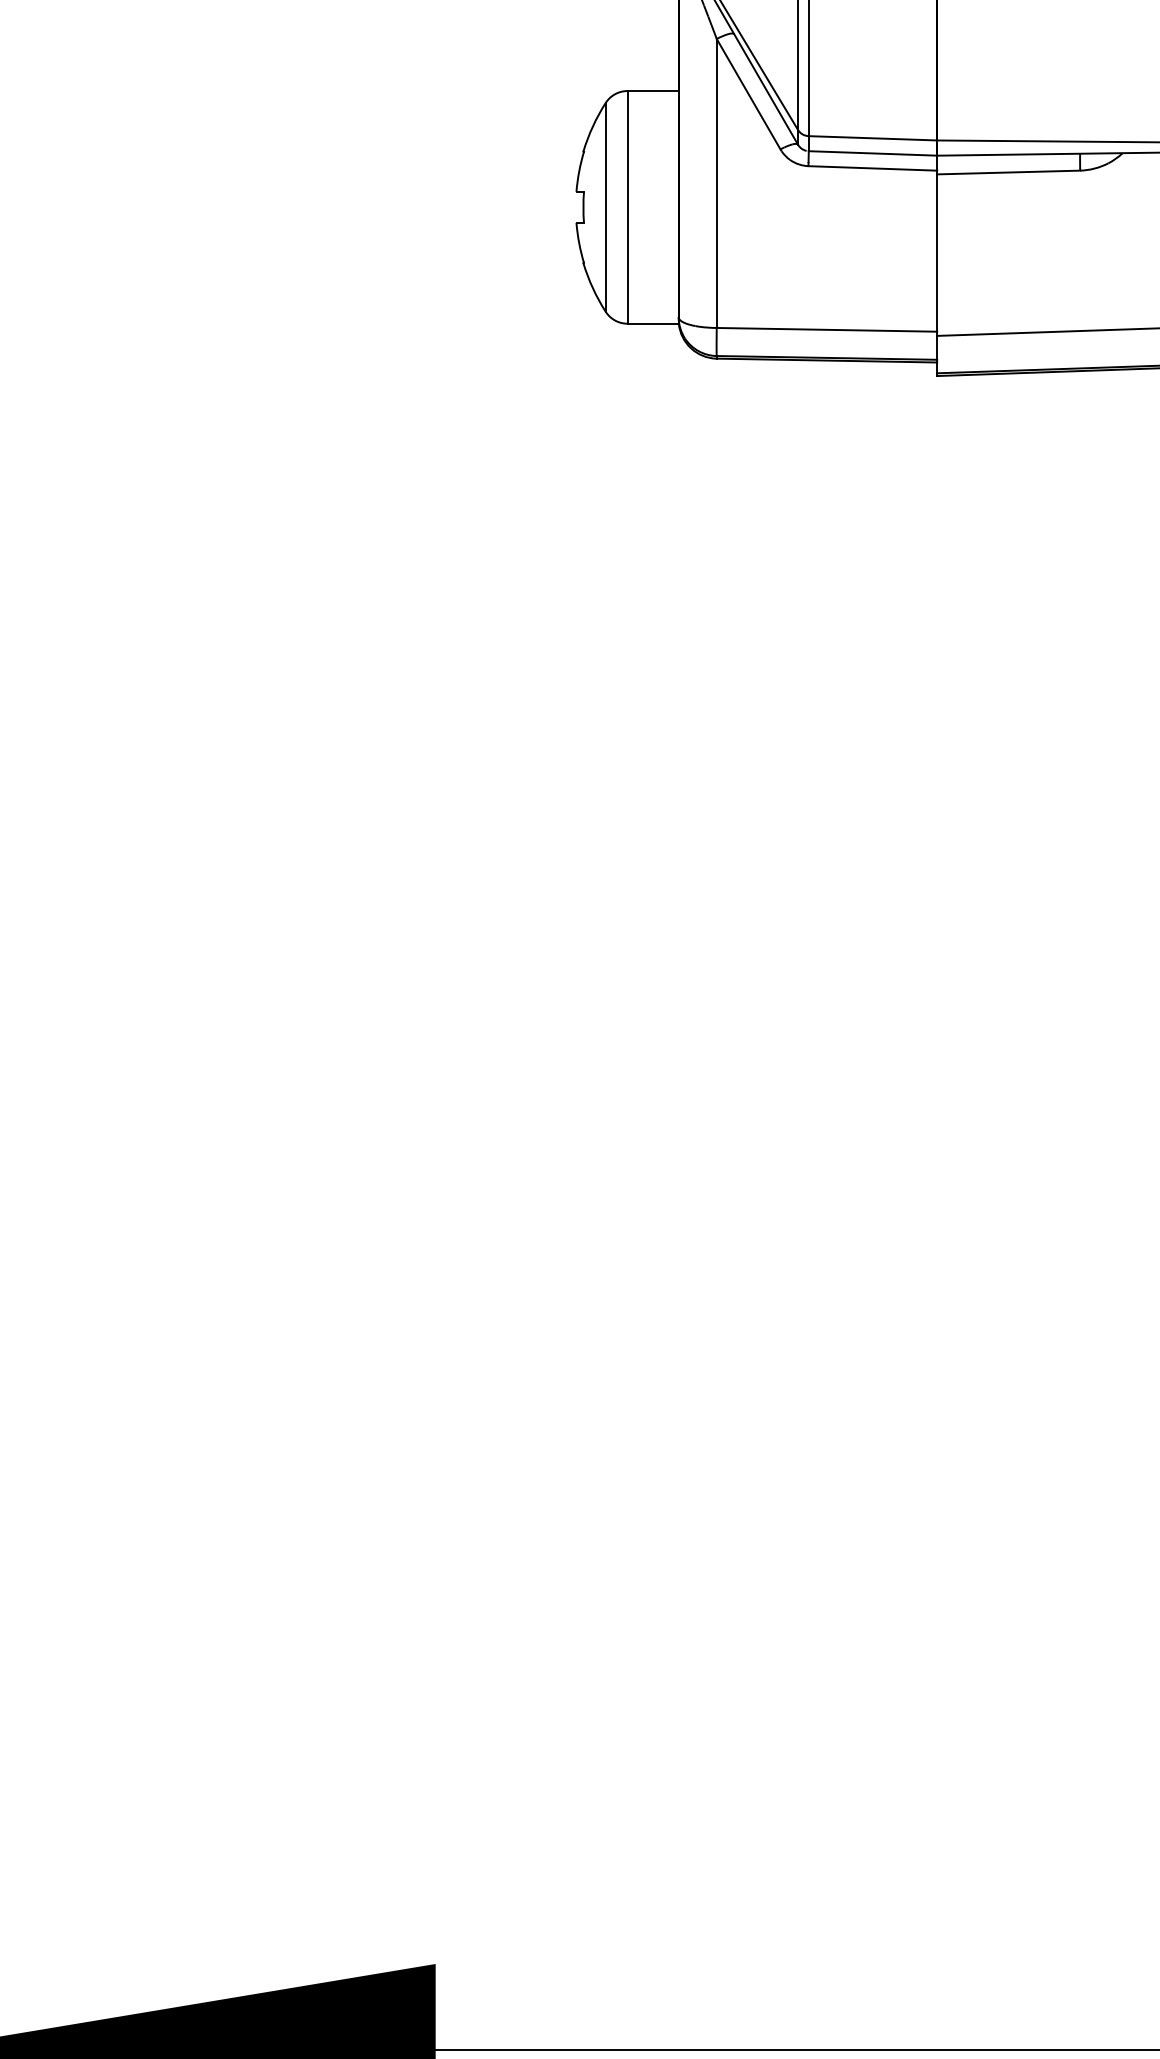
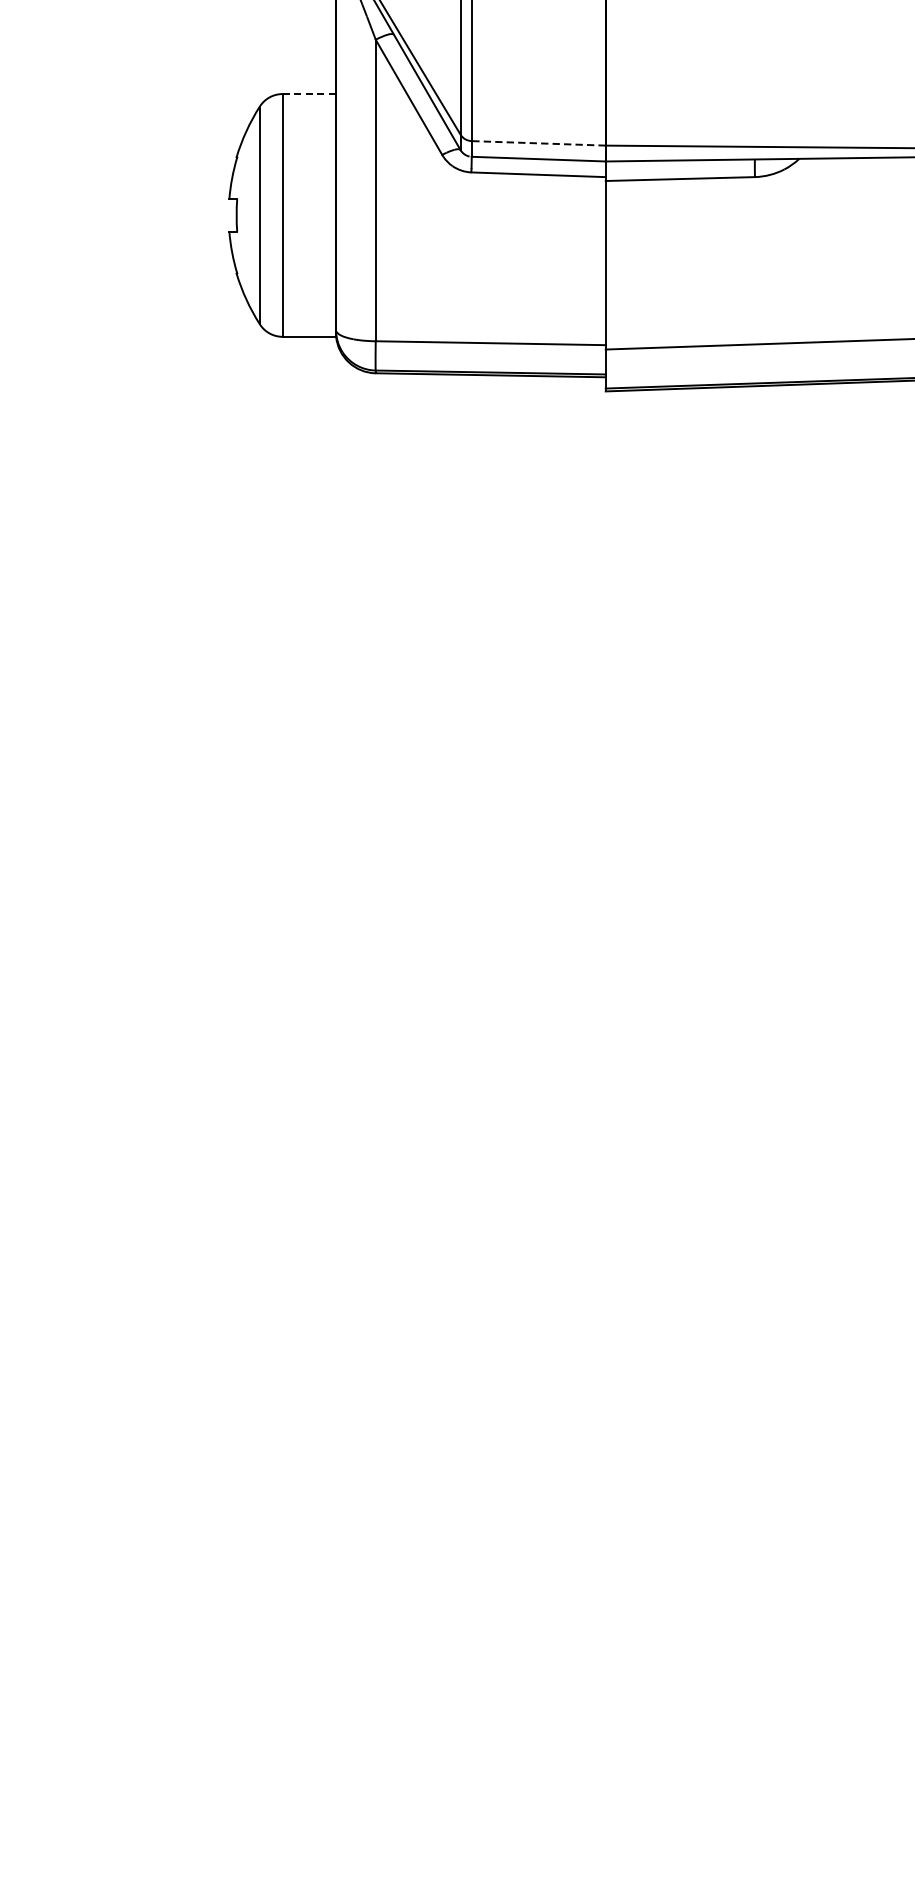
line: (653, 91) -> (309, 94), solid -> dashed
line: (872, 138) -> (538, 143), solid -> dashed

